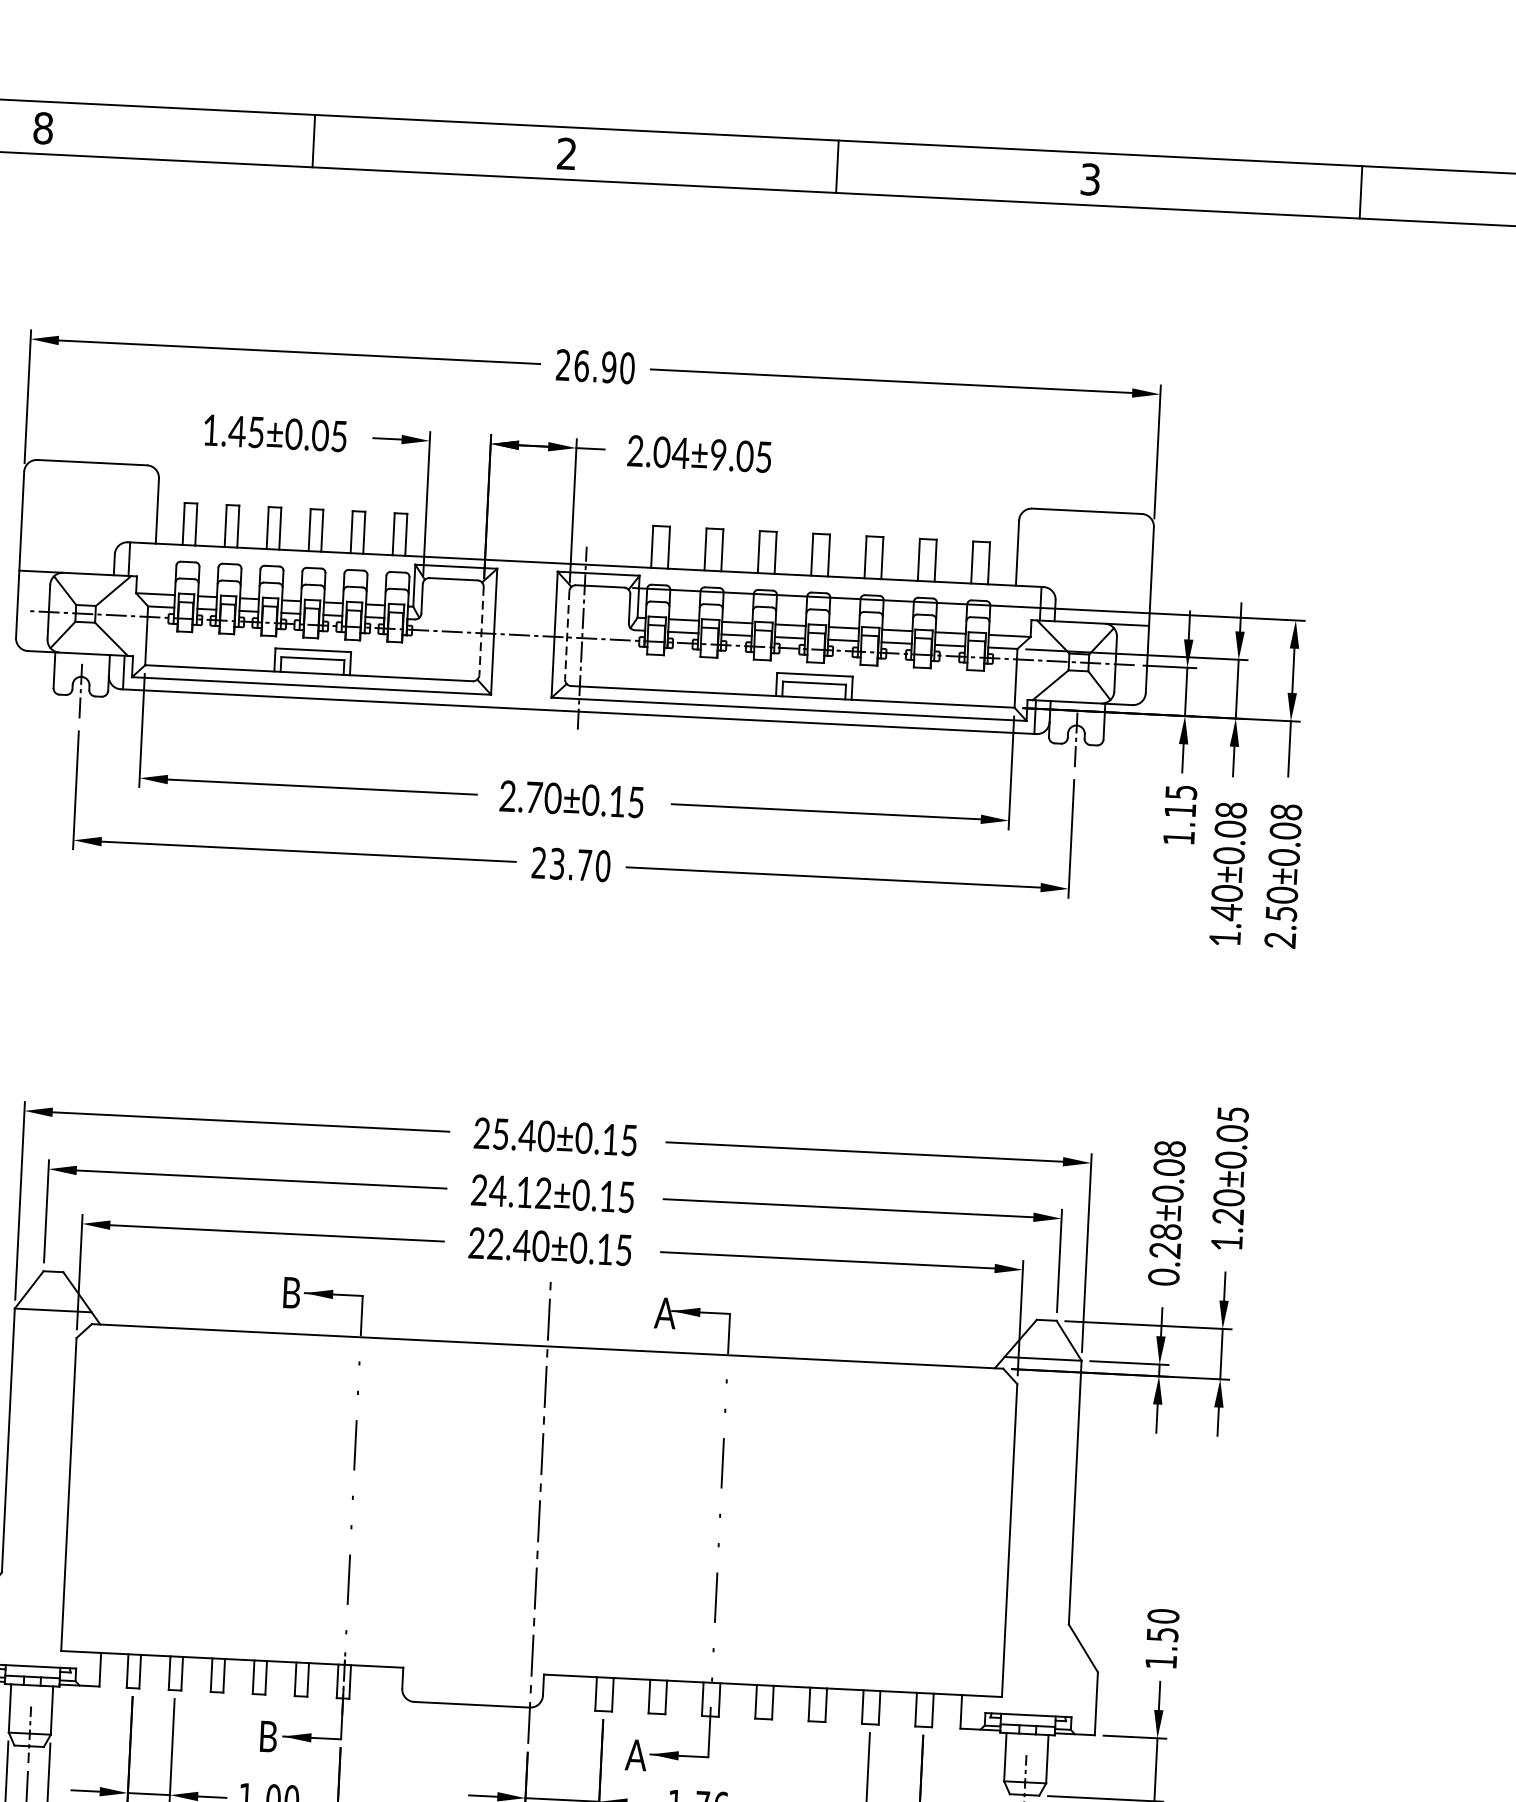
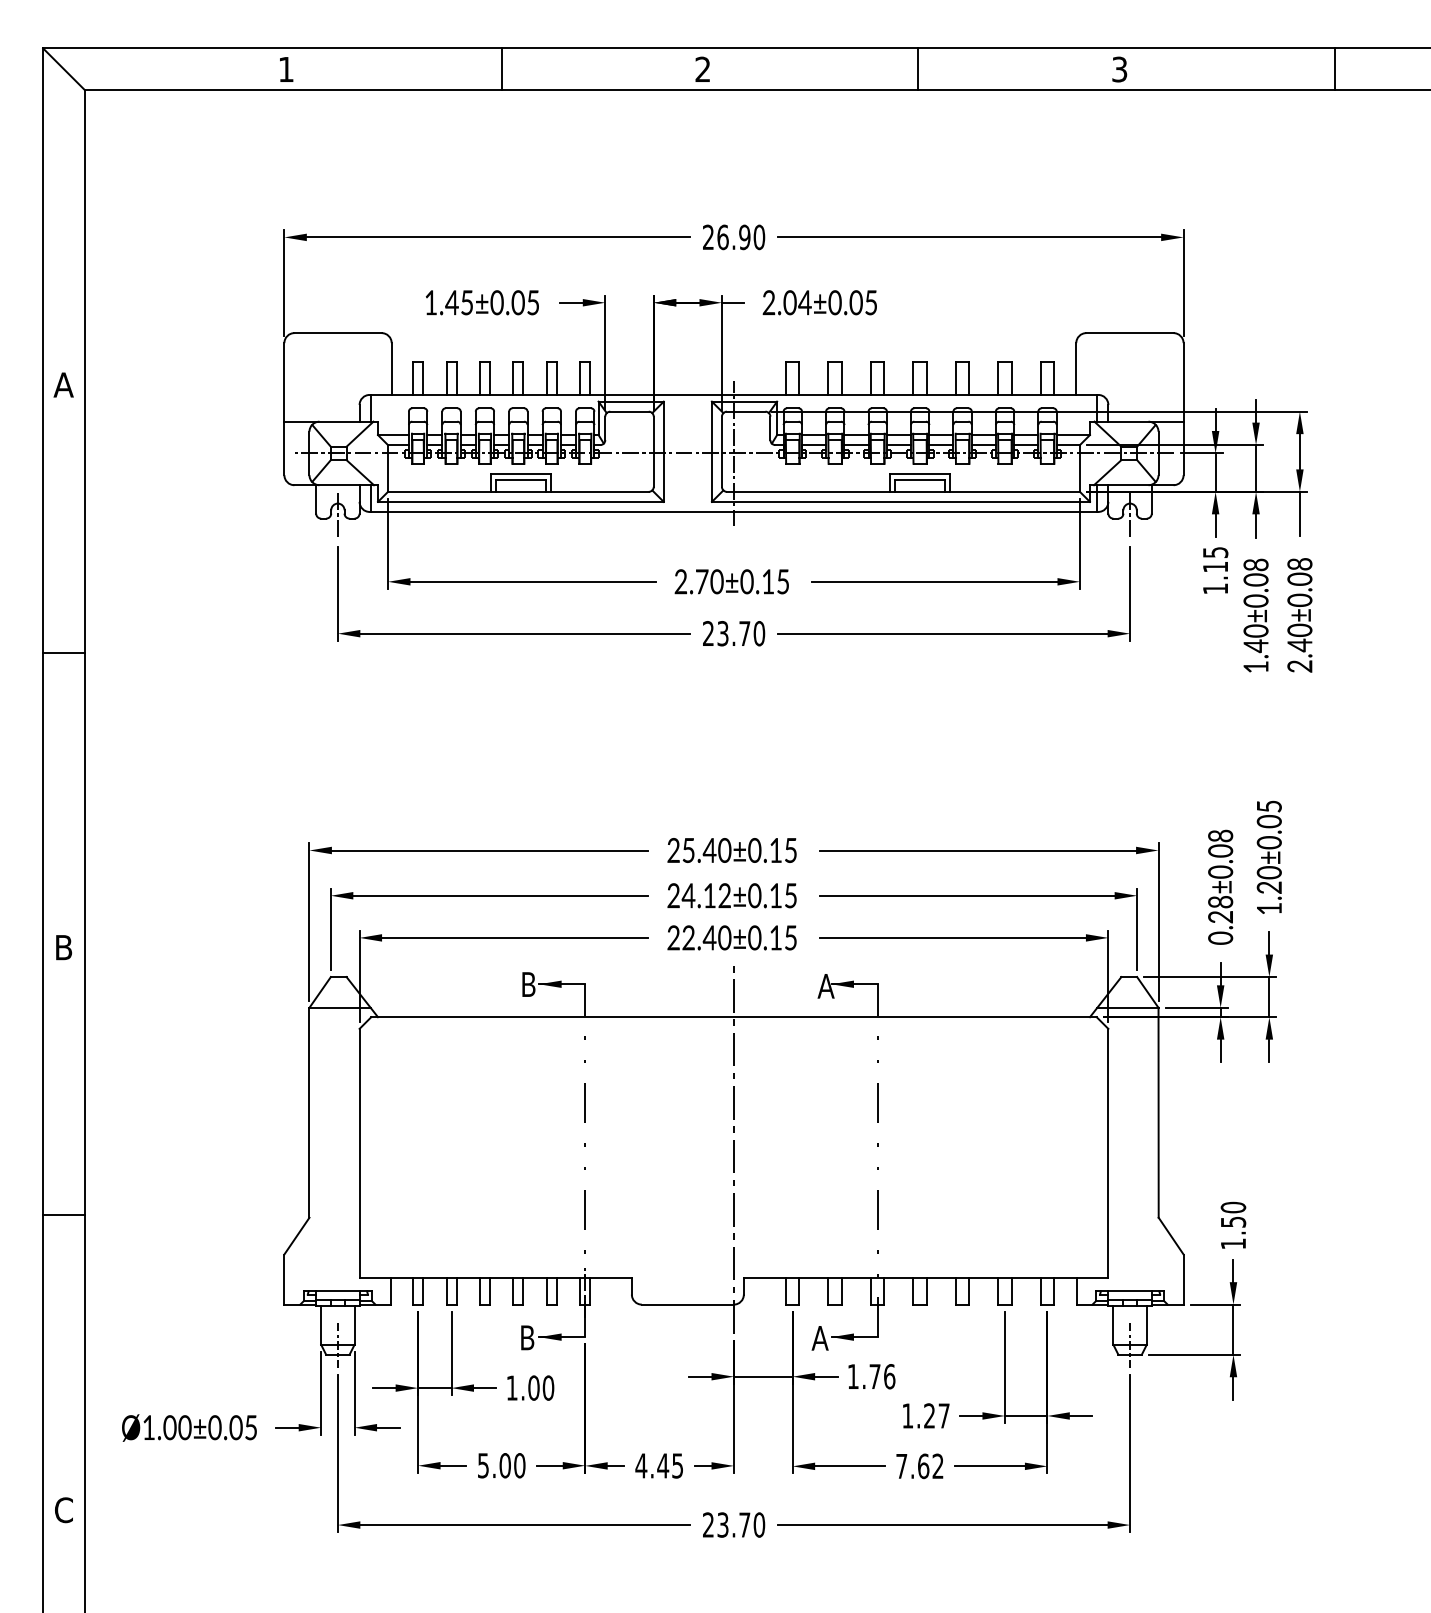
text: (42, 128) -> (285, 69), 8 -> 1
text: (717, 455) -> (834, 303), 2.04±9.05 -> 2.04±0.05
line: (481, 632) -> (653, 452), dashed -> solid
line: (566, 636) -> (721, 452), dashed -> solid
text: (1280, 914) -> (1299, 645), 2.50±0.08 -> 2.40±0.08

